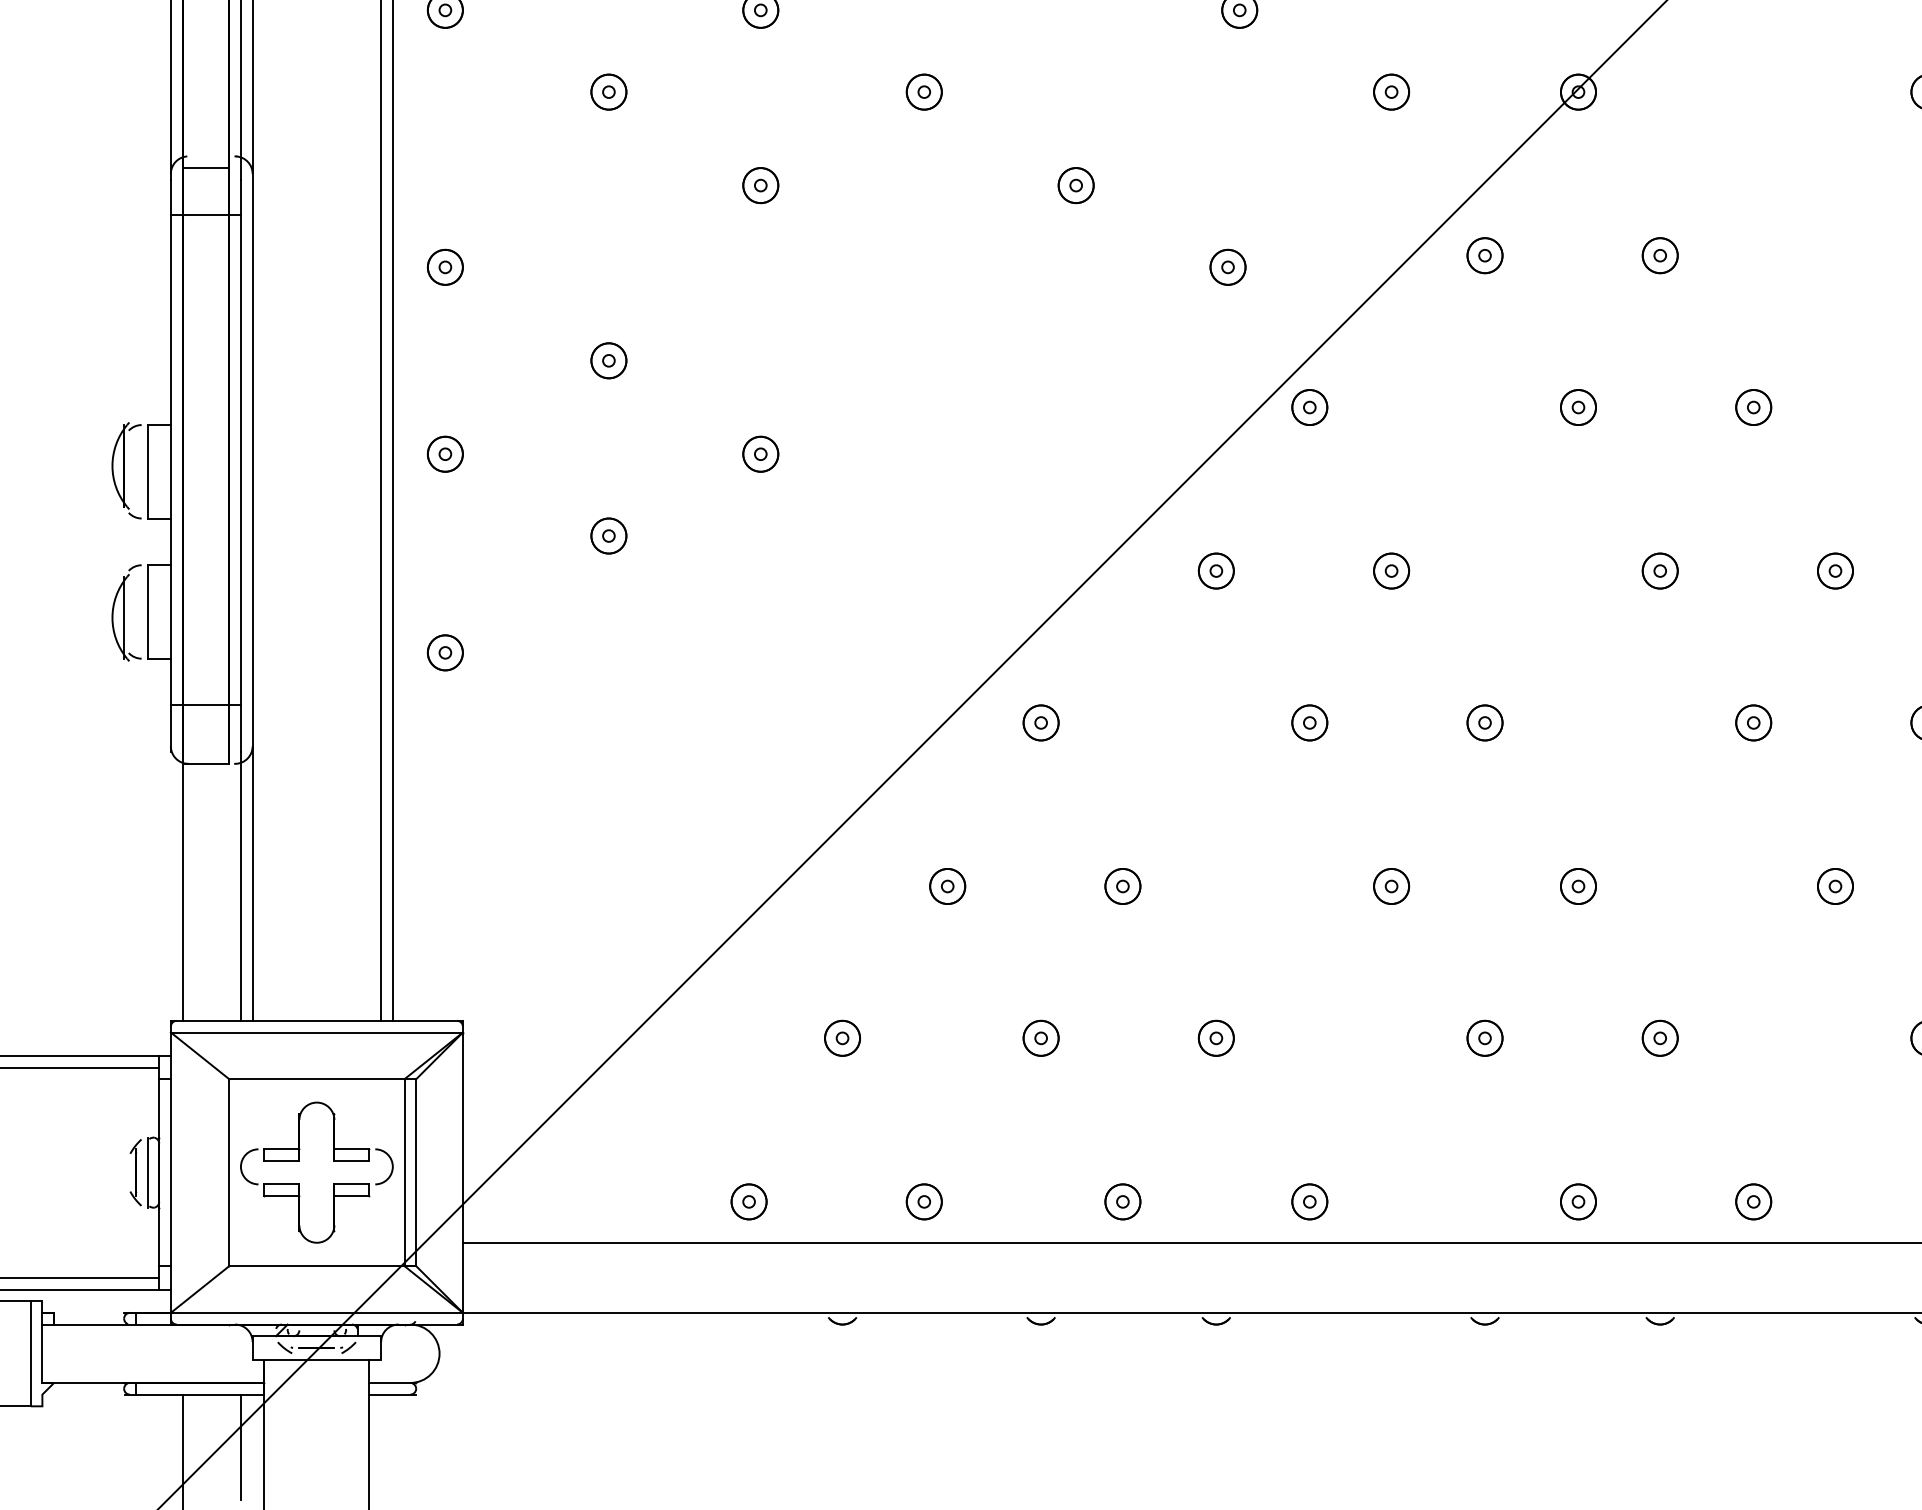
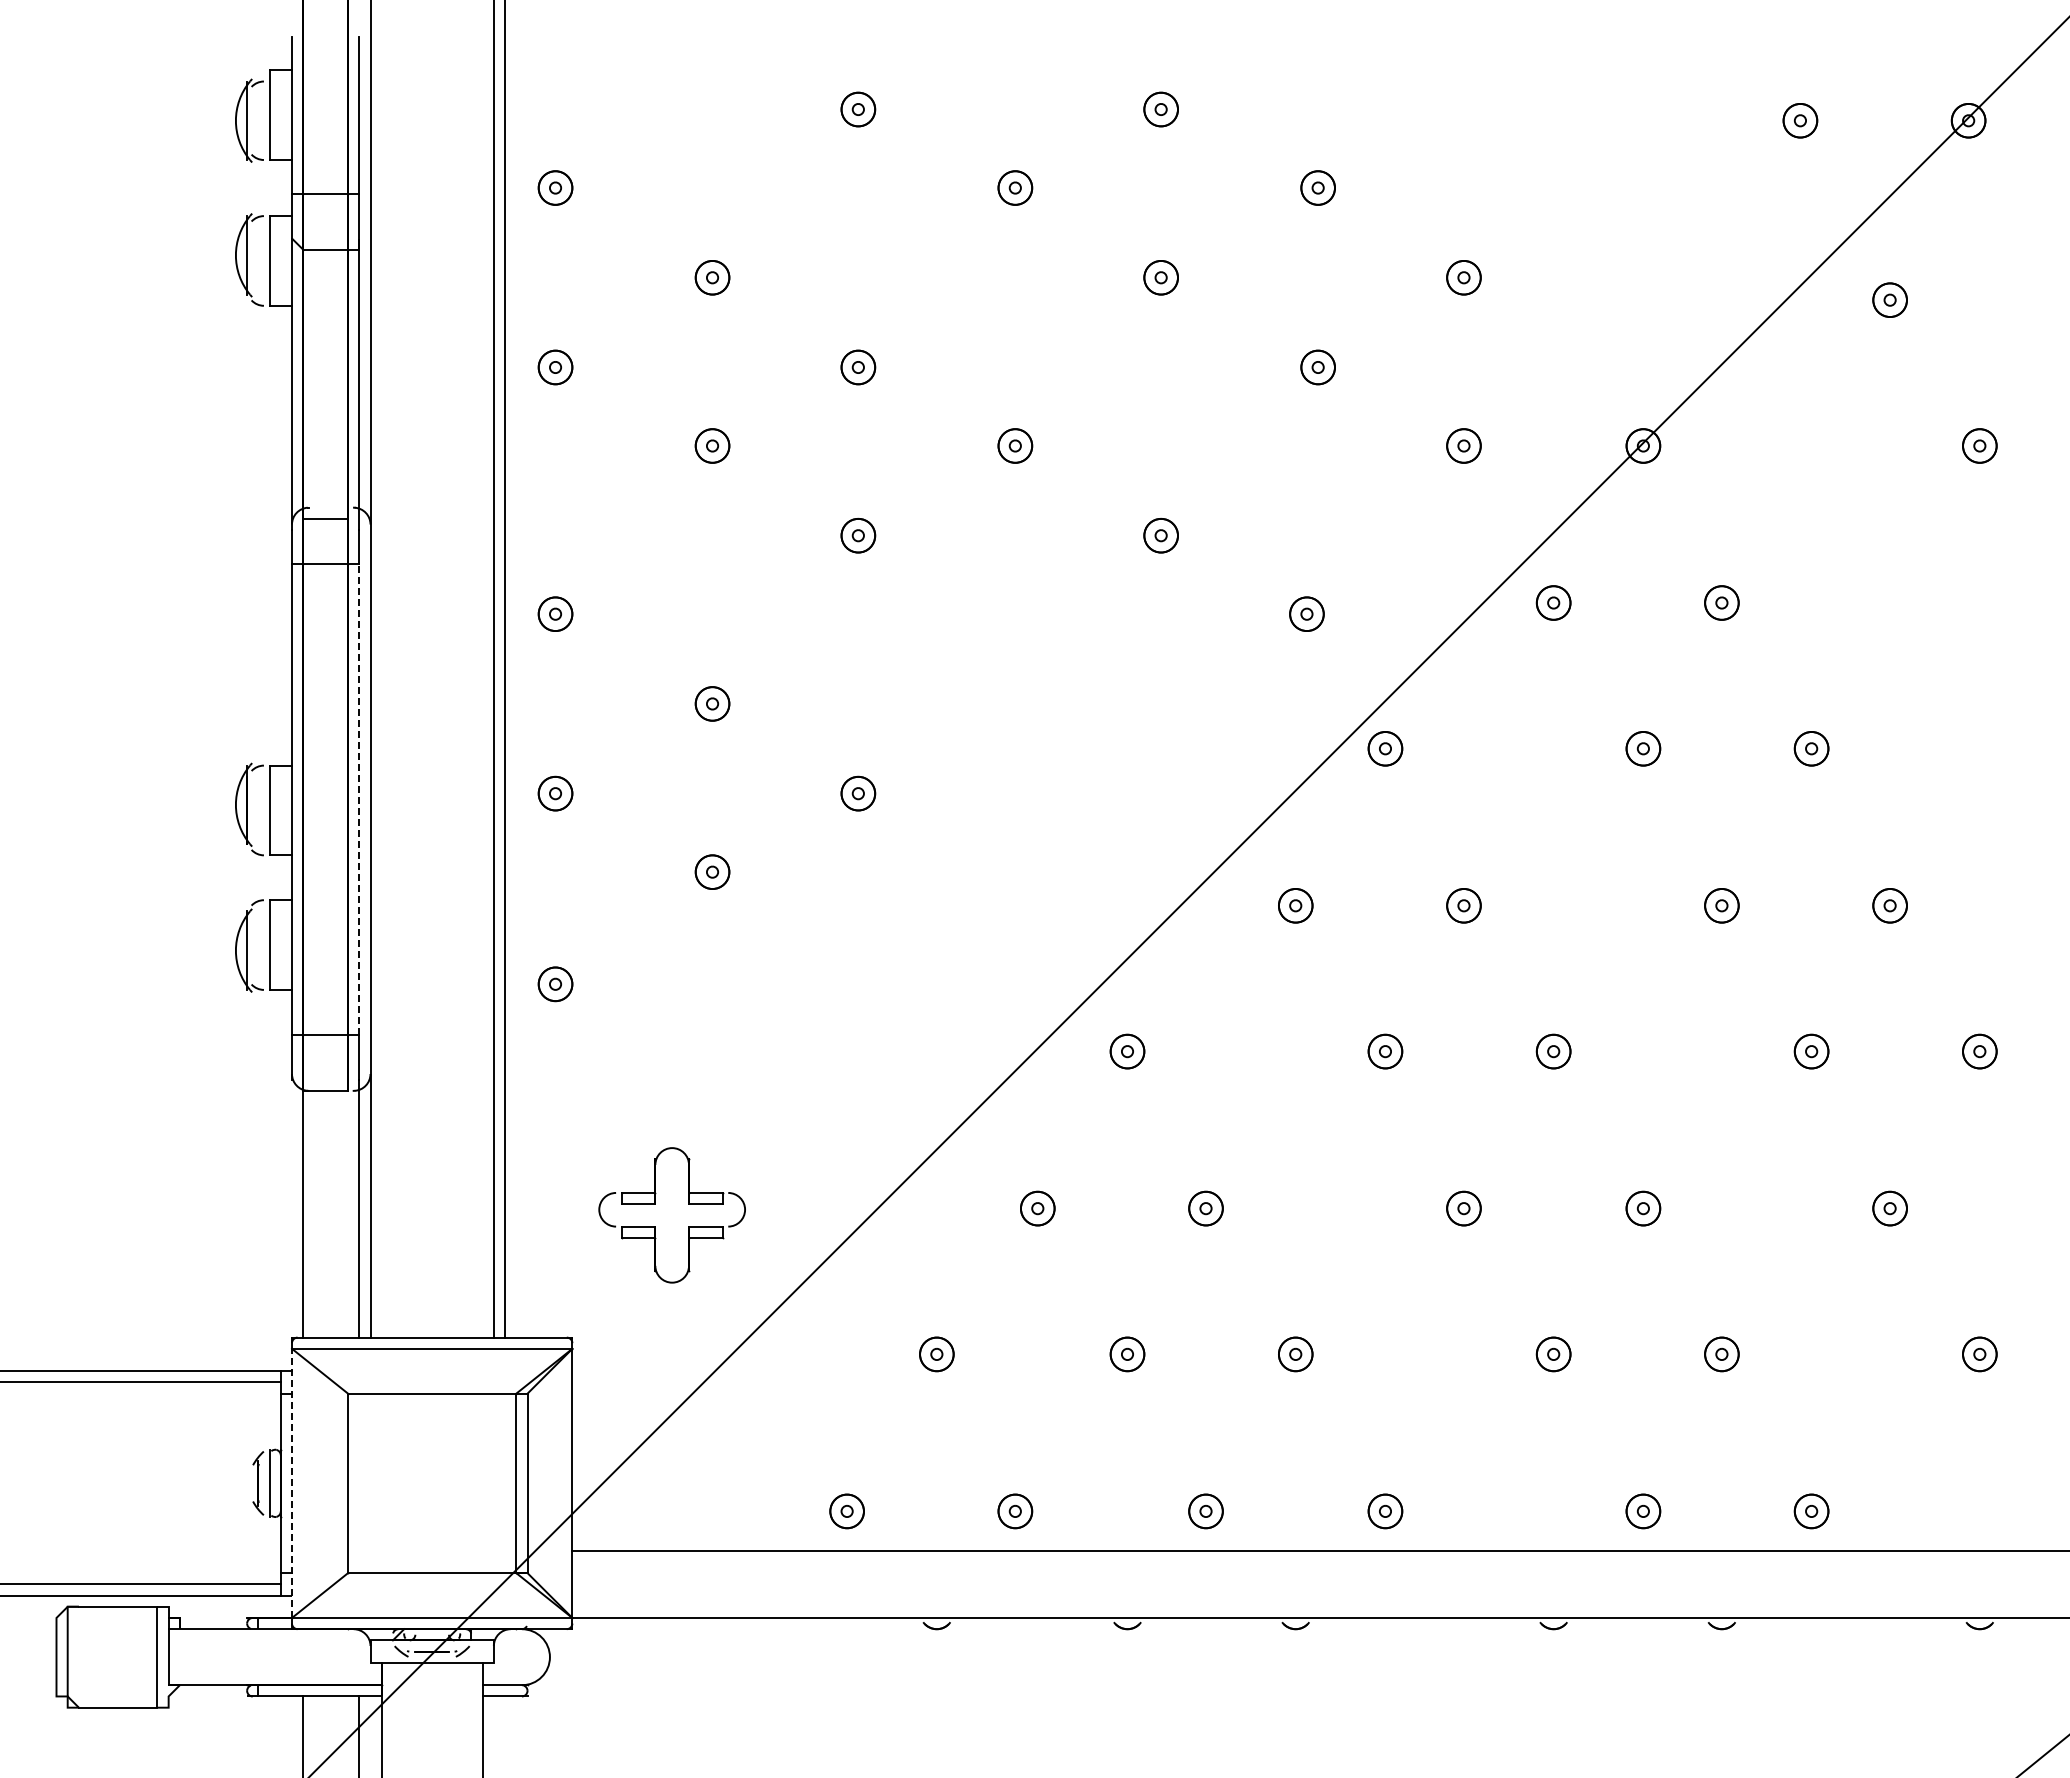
line: (241, 460) -> (359, 799), solid -> dashed
part: (299, 1161) -> (655, 1204), moved
line: (171, 1172) -> (292, 1483), solid -> dashed

